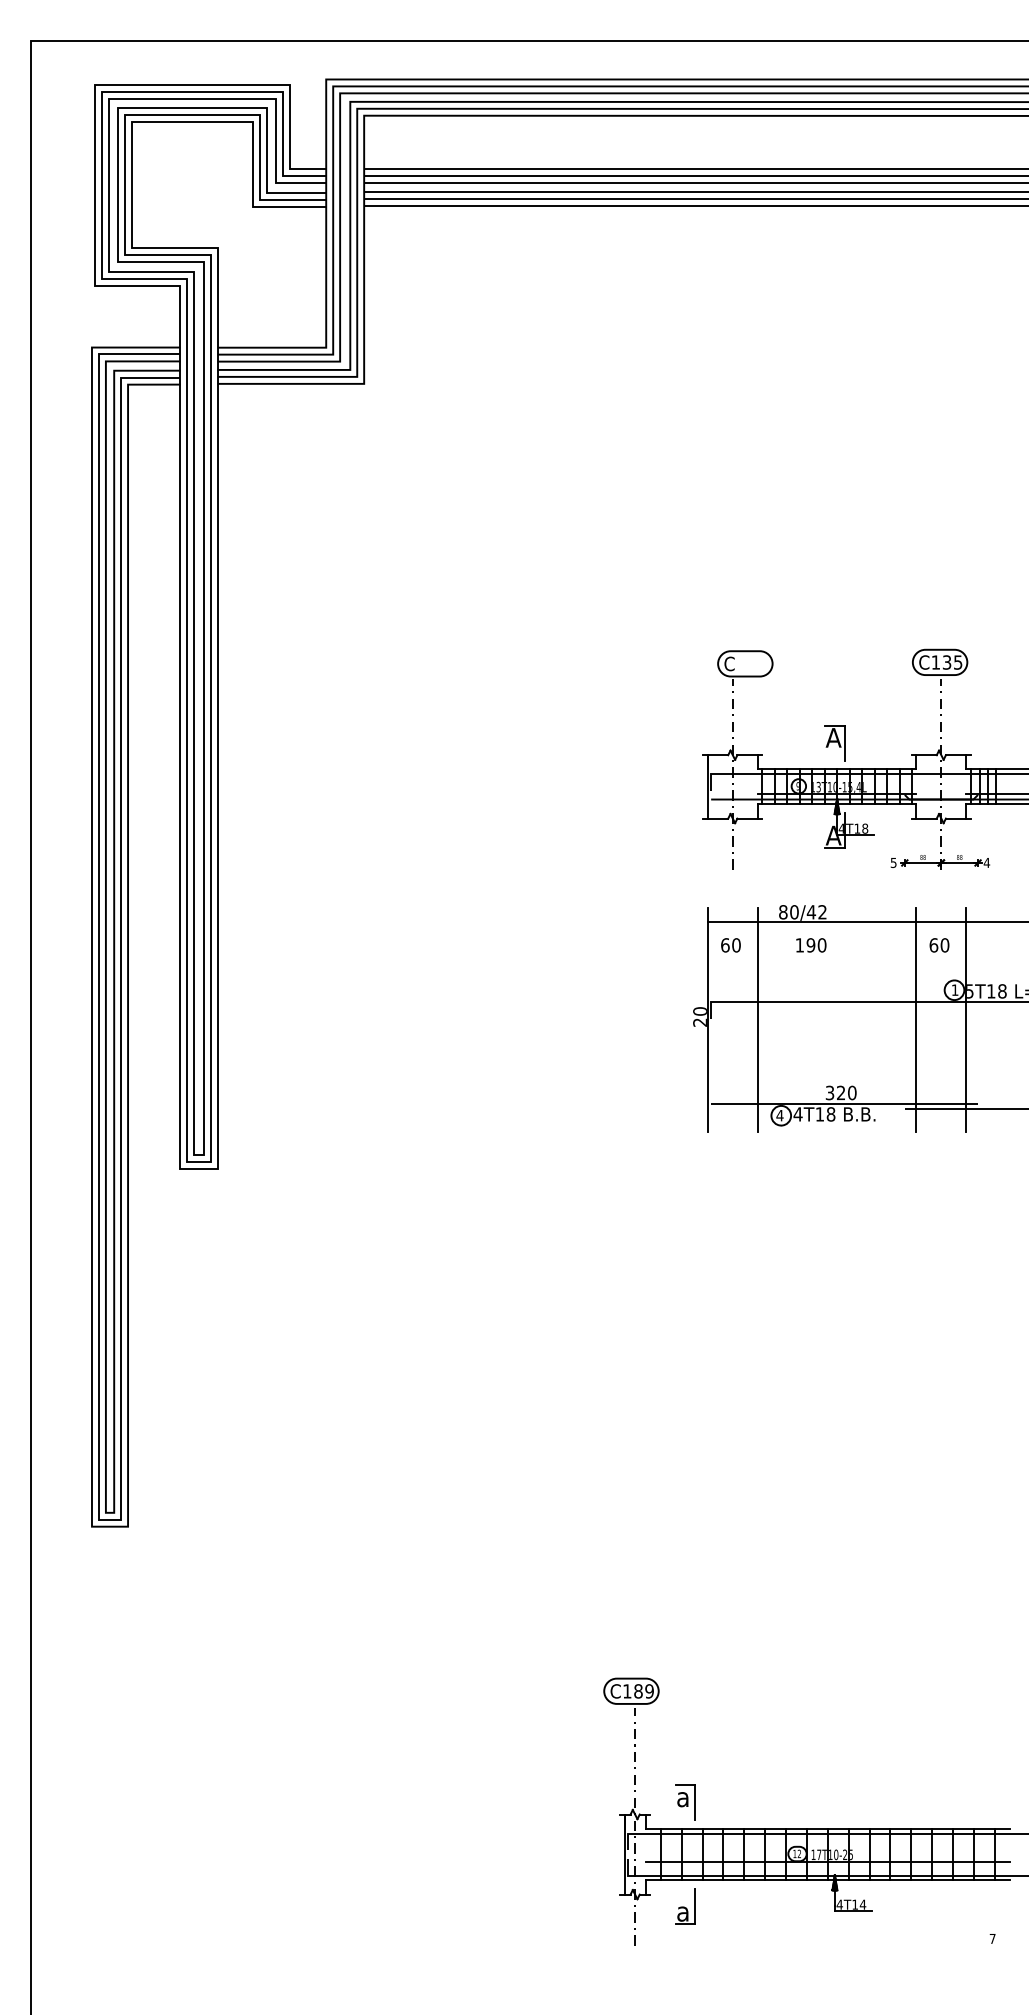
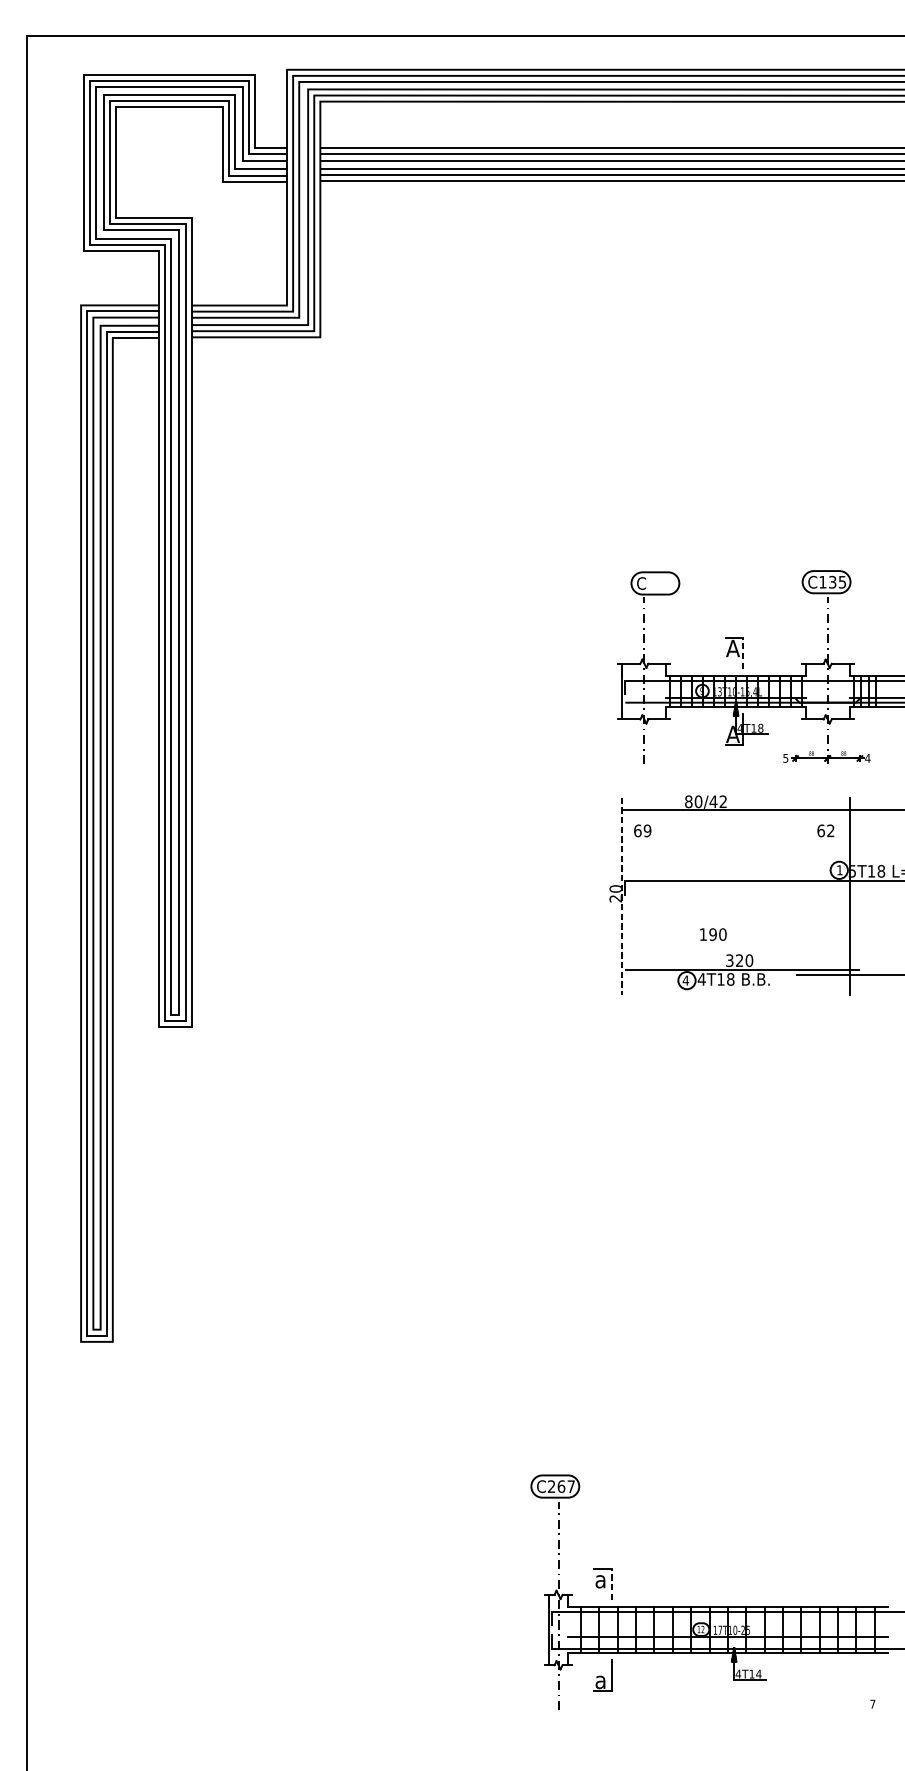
line: (845, 743) -> (743, 653), solid -> dashed
text: (736, 945) -> (647, 831), 60 -> 69
text: (811, 945) -> (713, 934), moved
text: (944, 945) -> (830, 831), 60 -> 62
line: (757, 1019) -> (666, 896), removed
line: (916, 1019) -> (805, 896), removed
line: (707, 1020) -> (622, 896), solid -> dashed
text: (638, 1691) -> (561, 1486), C189 -> C267
line: (695, 1802) -> (611, 1584), solid -> dashed

